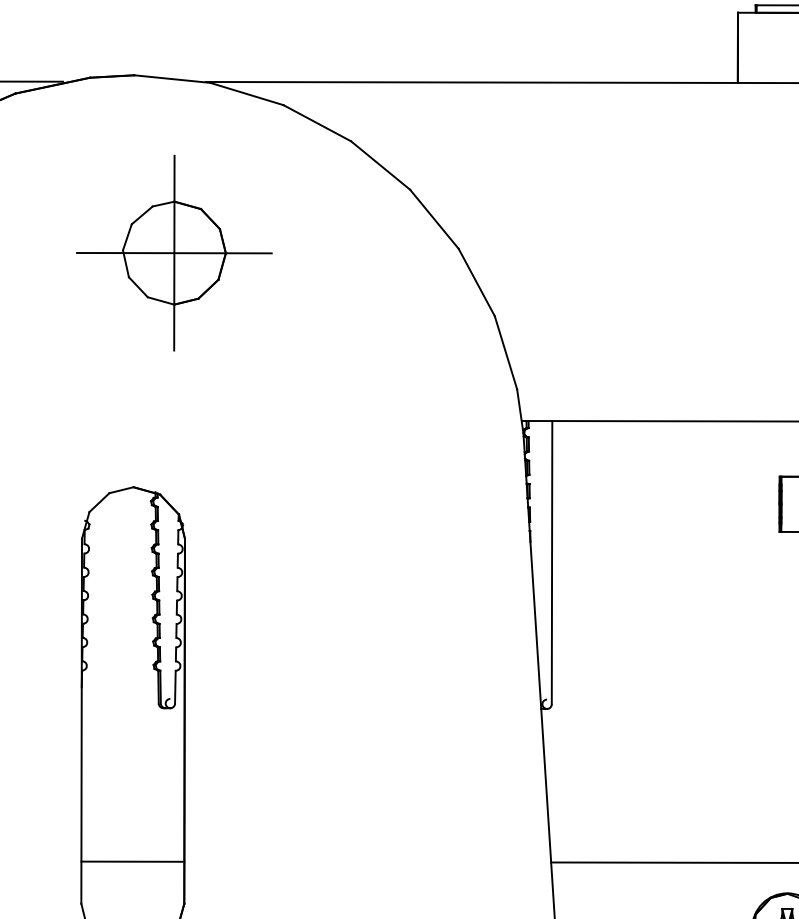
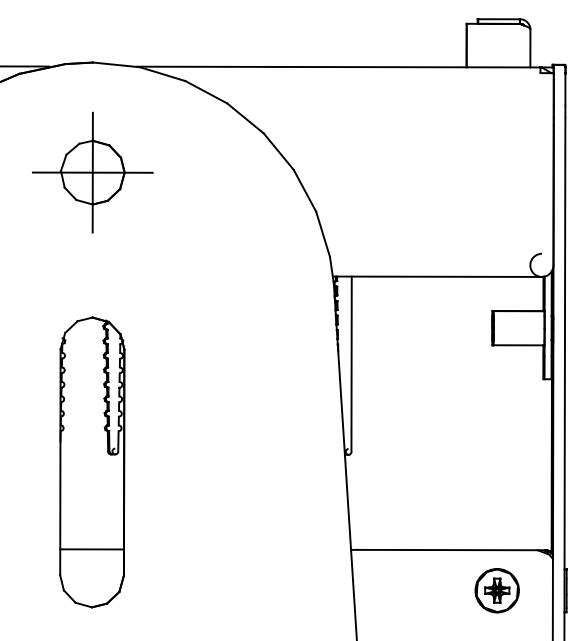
part: (173, 252) -> (92, 172), moved

